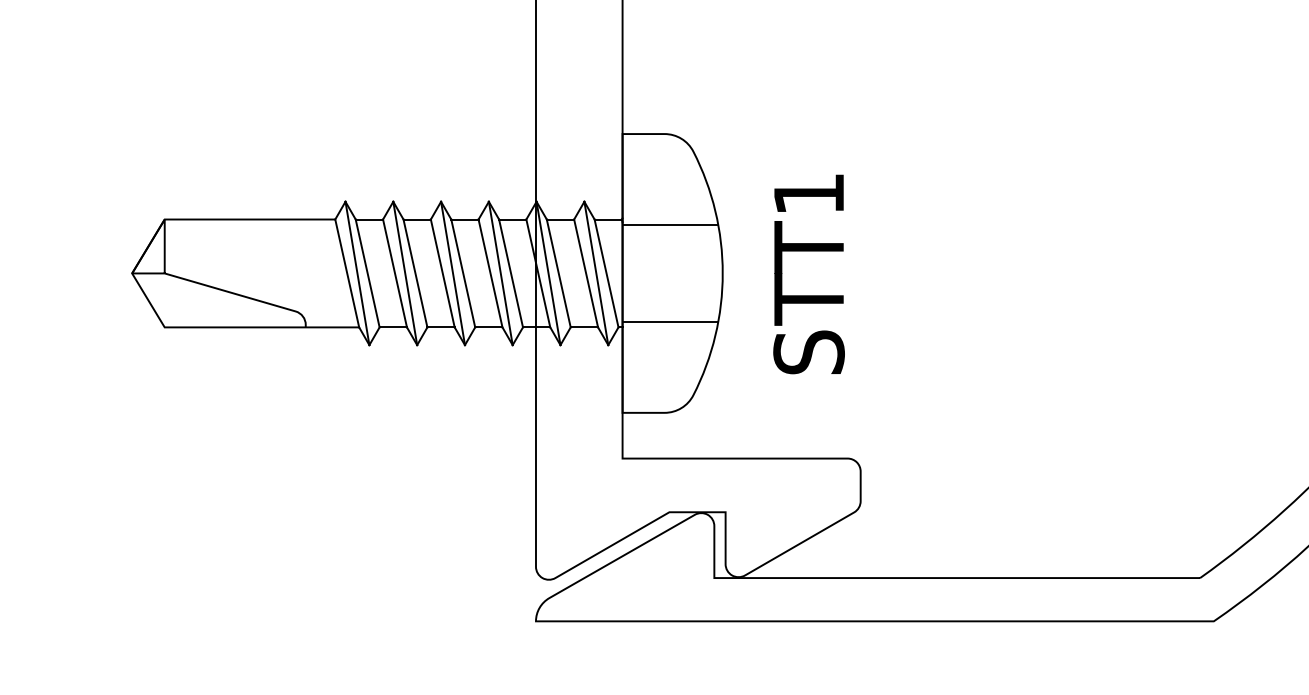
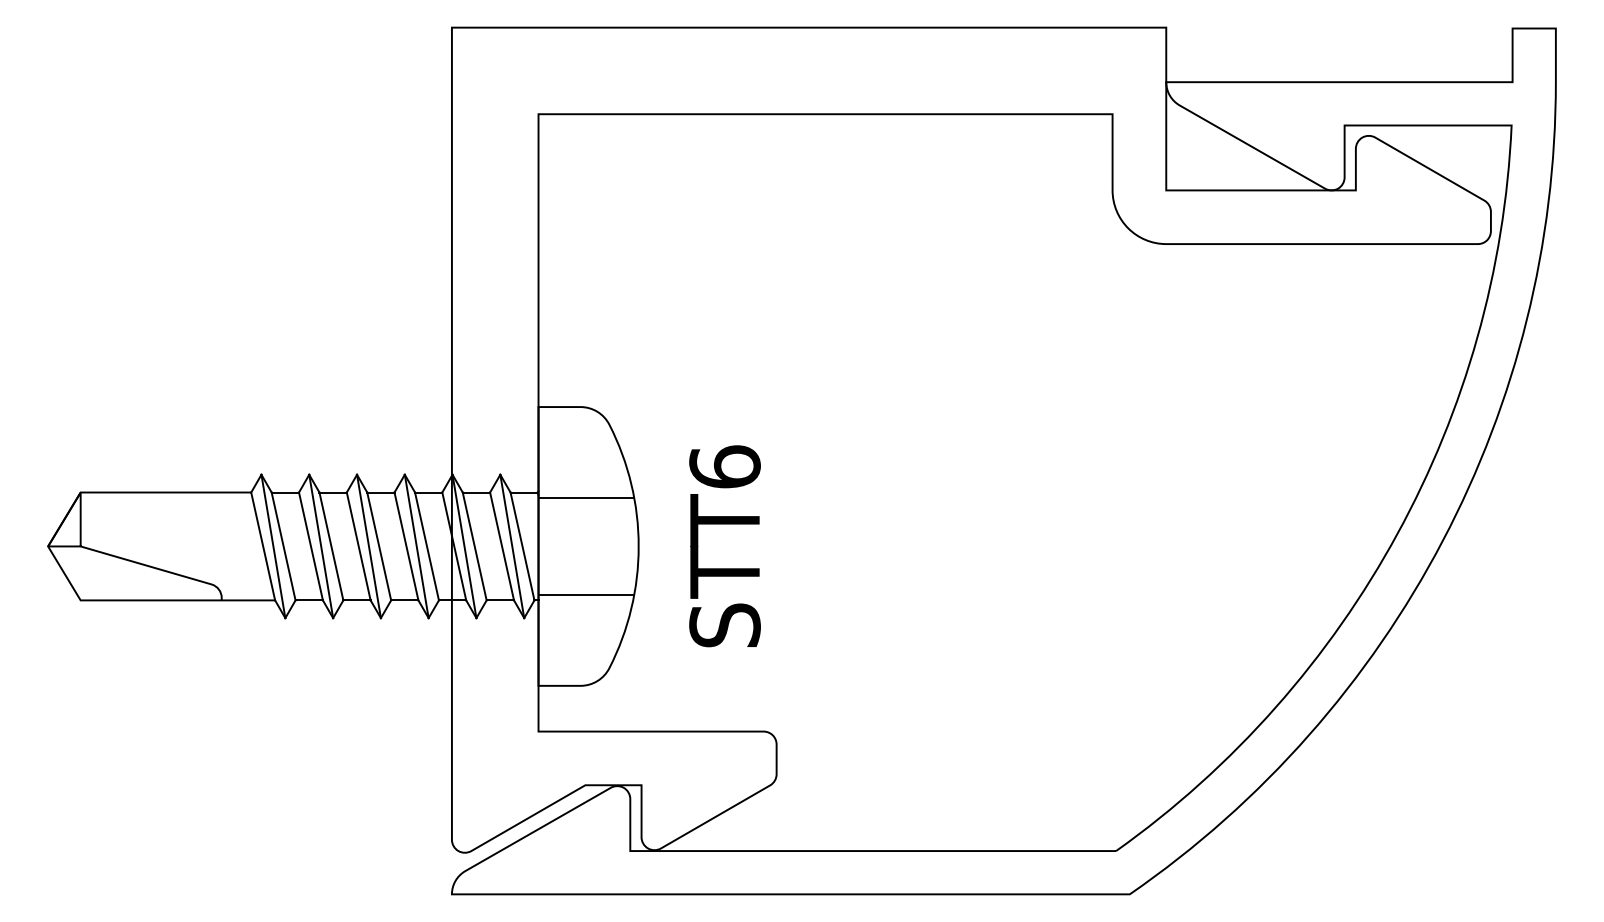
text: (808, 193) -> (724, 466), STT1 -> STT6

